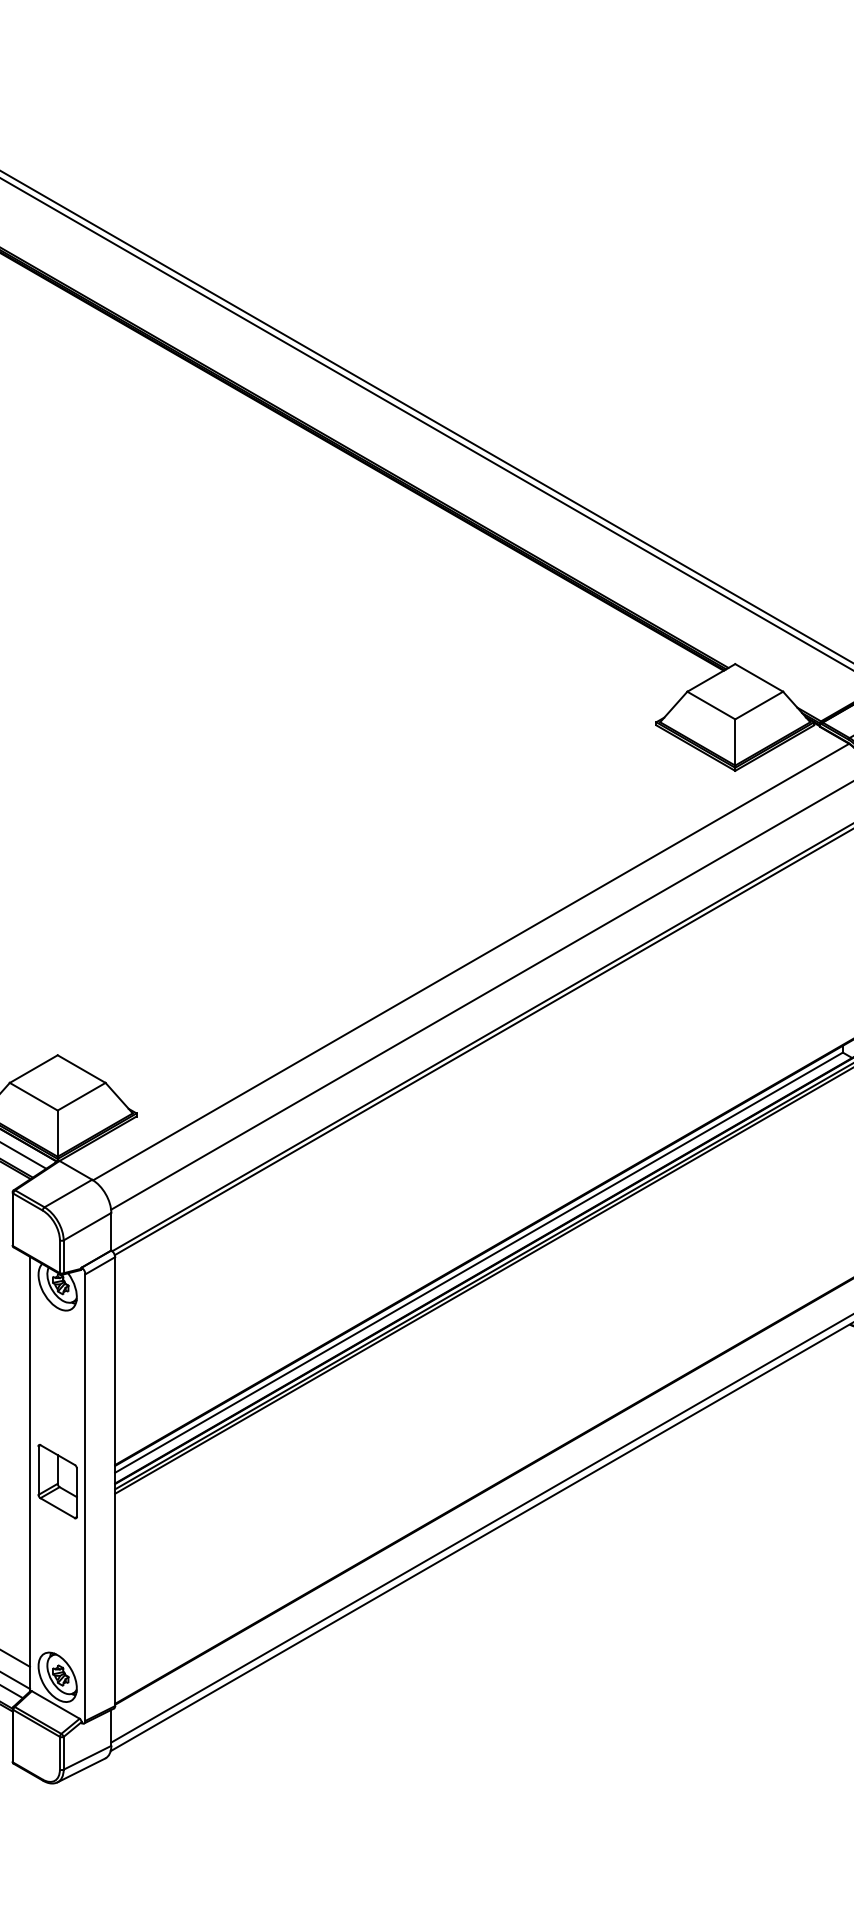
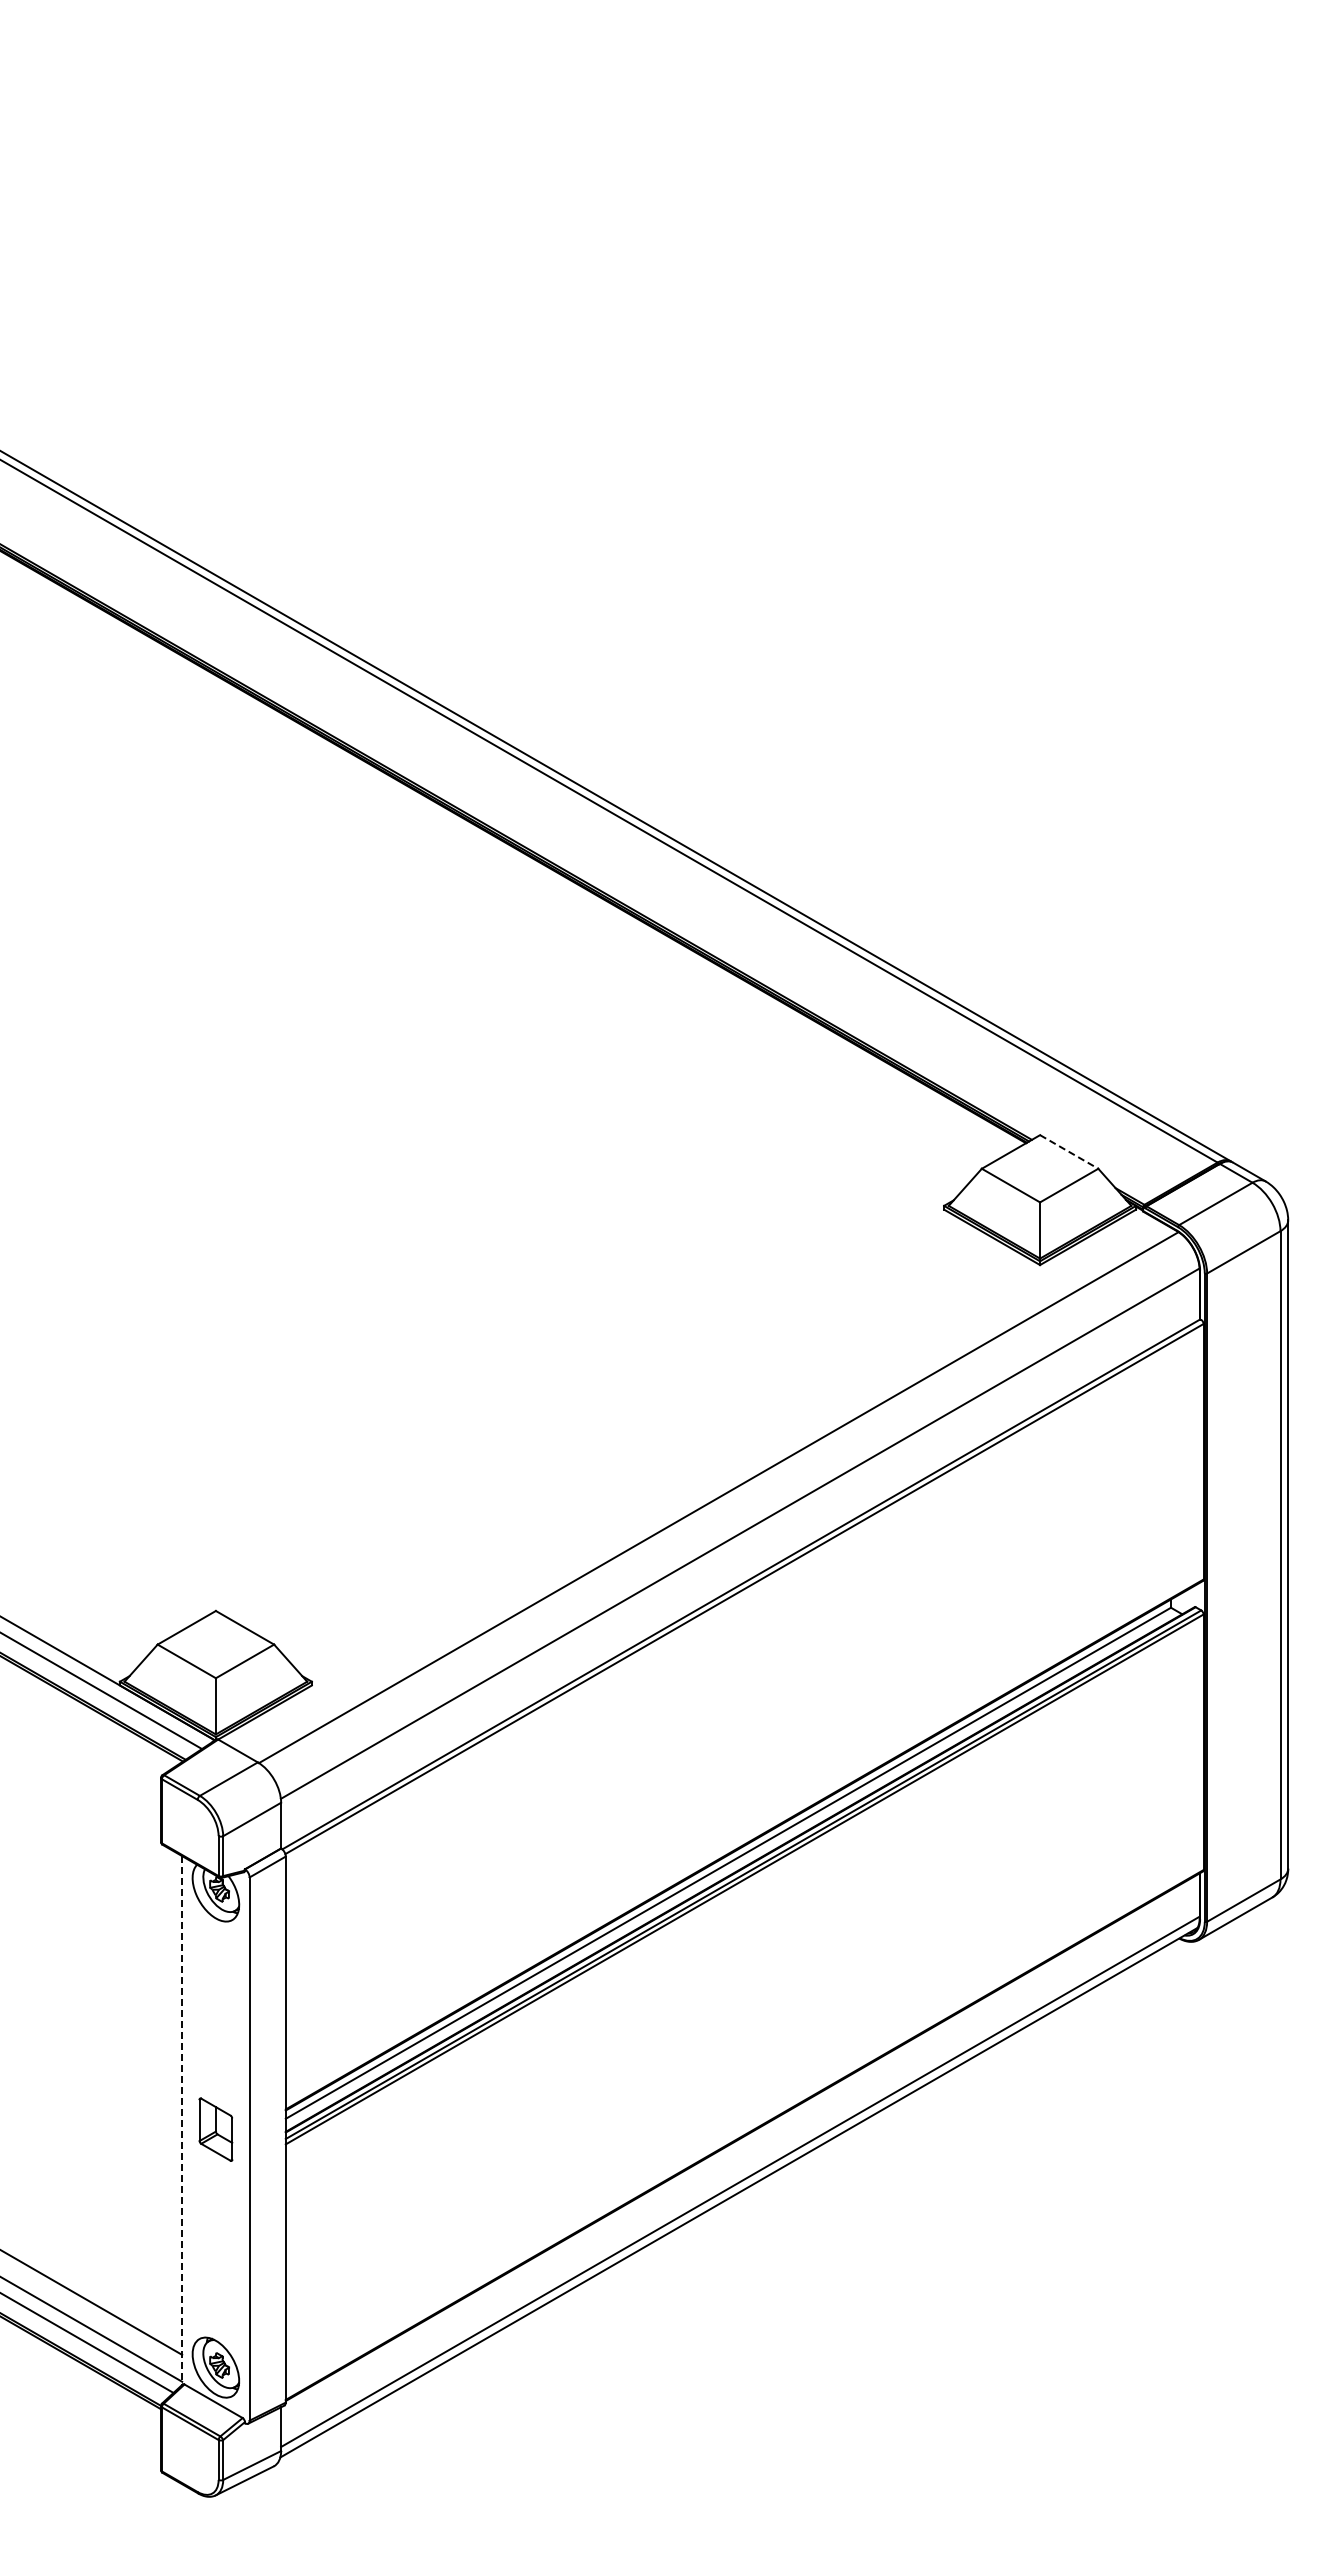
line: (759, 677) -> (1069, 1151), solid -> dashed
line: (30, 1474) -> (182, 2121), solid -> dashed
part: (57, 1481) -> (215, 2129), size x0.7

